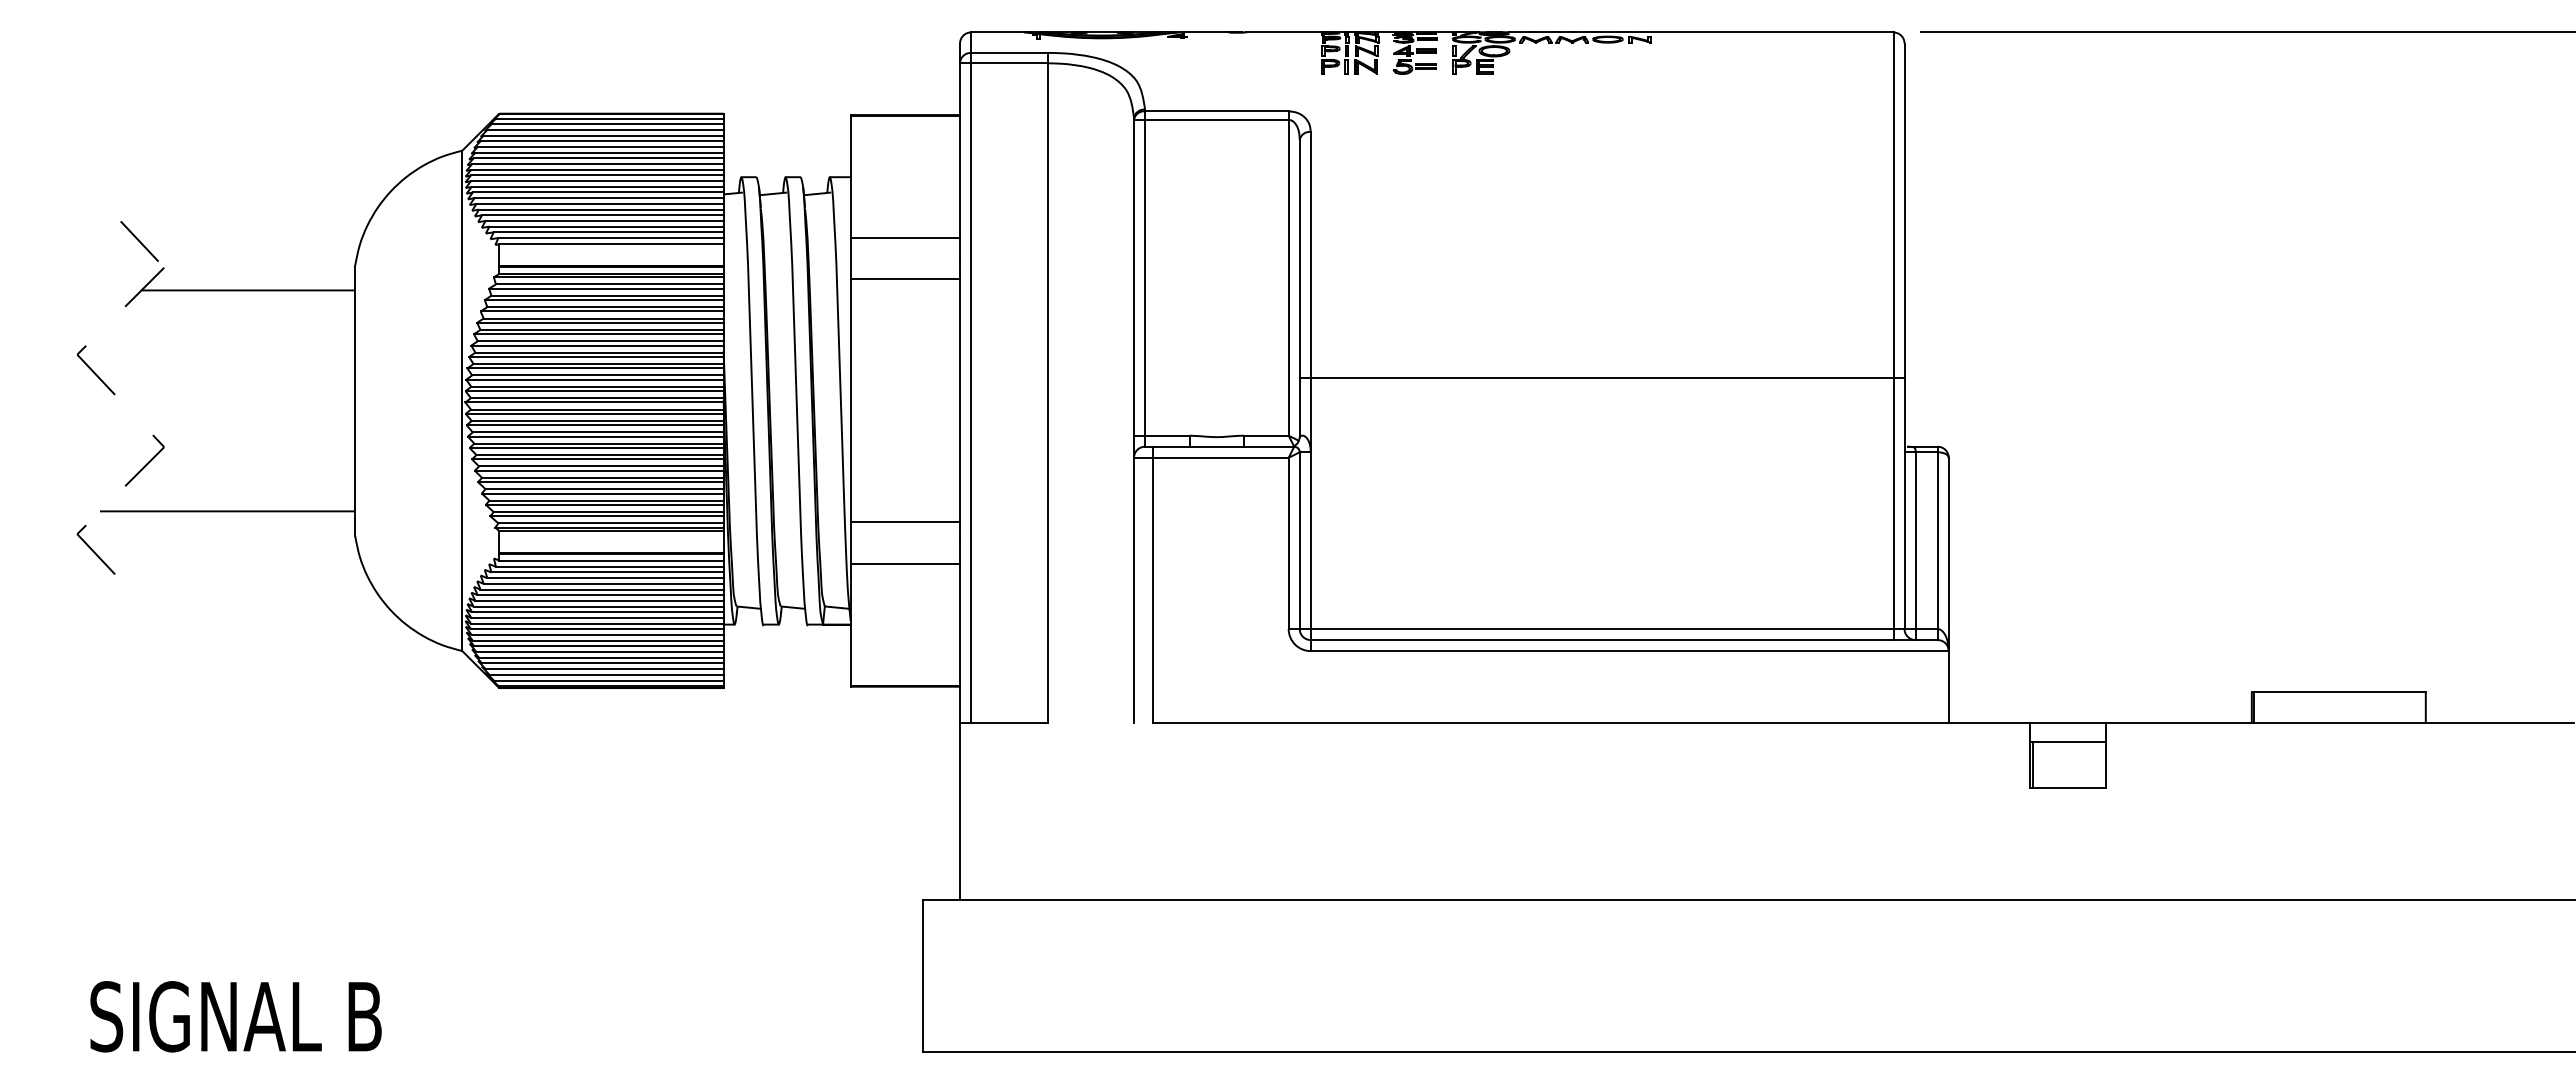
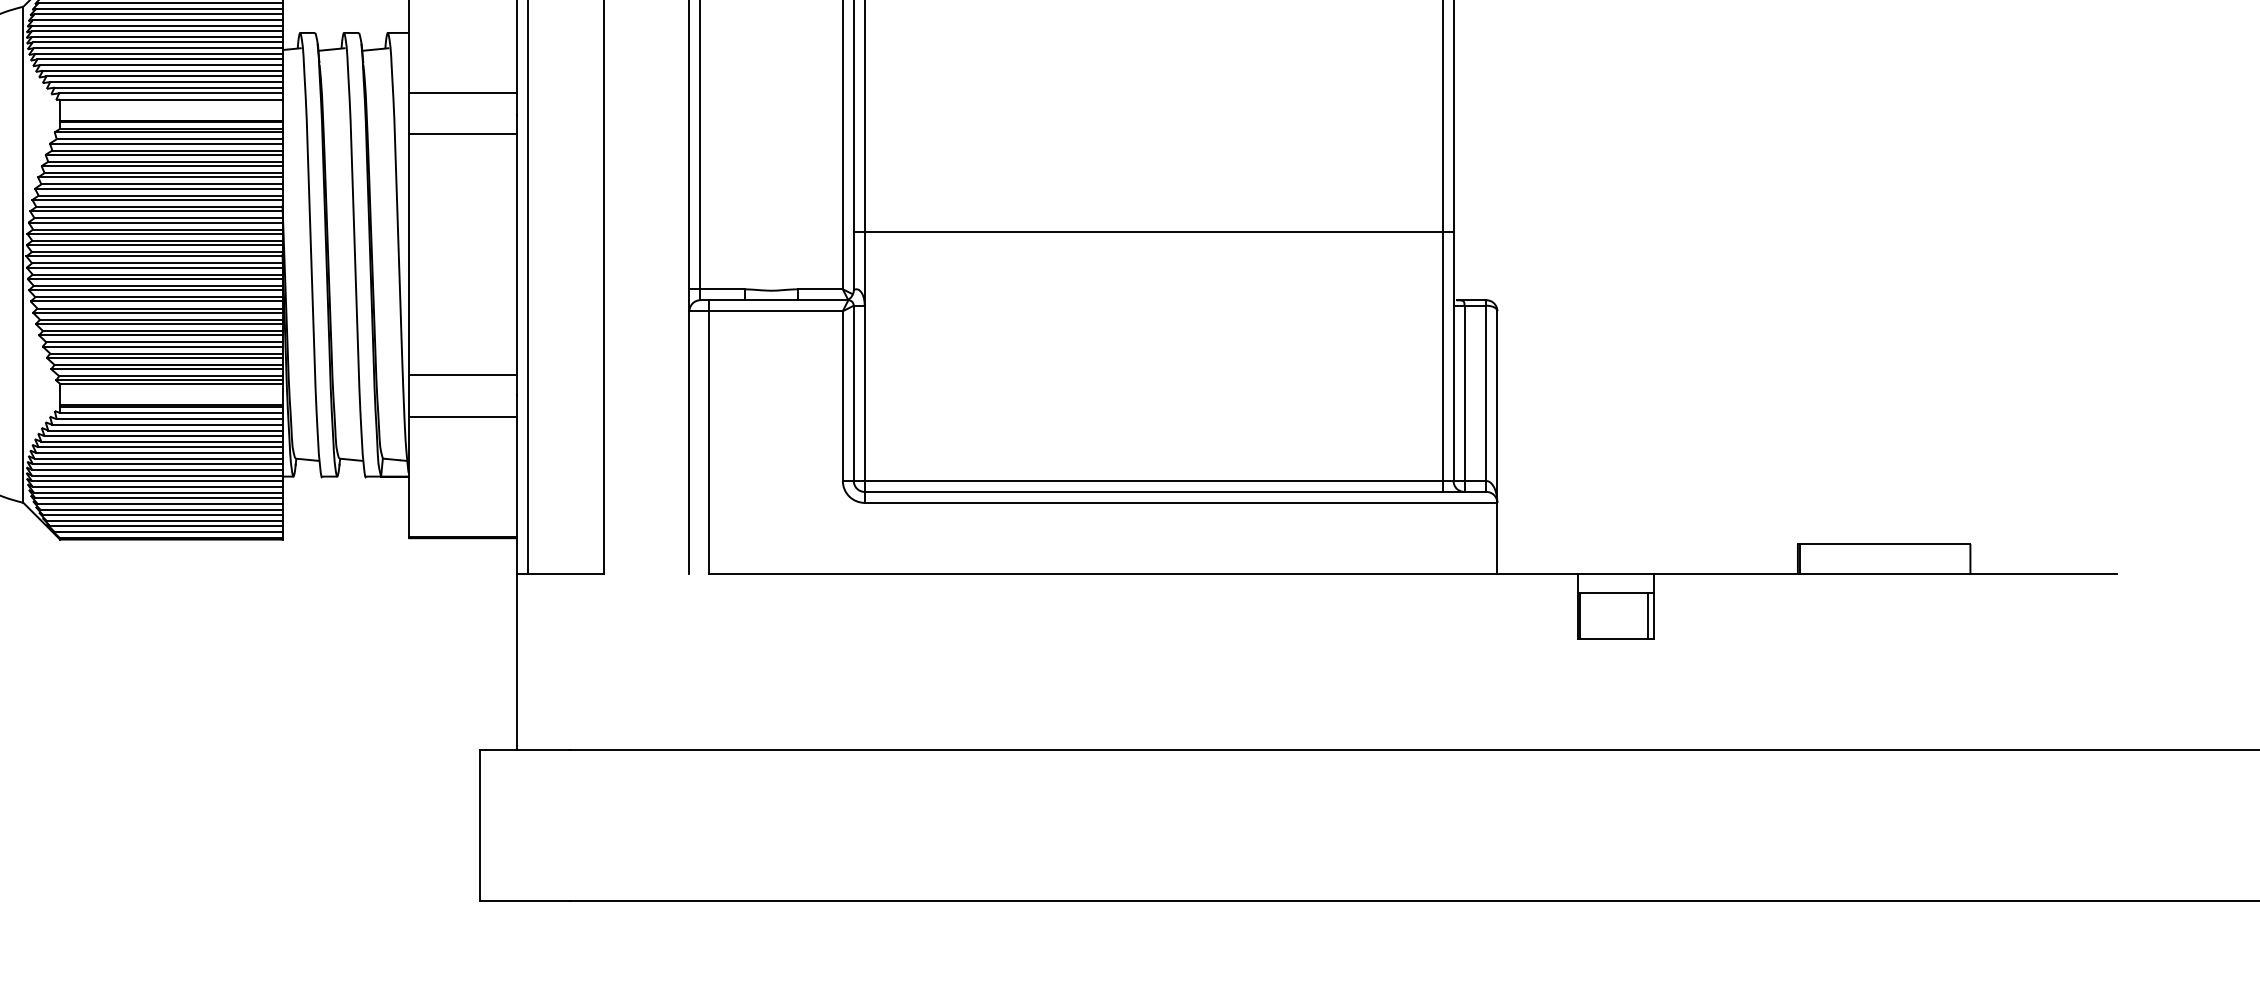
line: (2101, 765) -> (1648, 616), added

